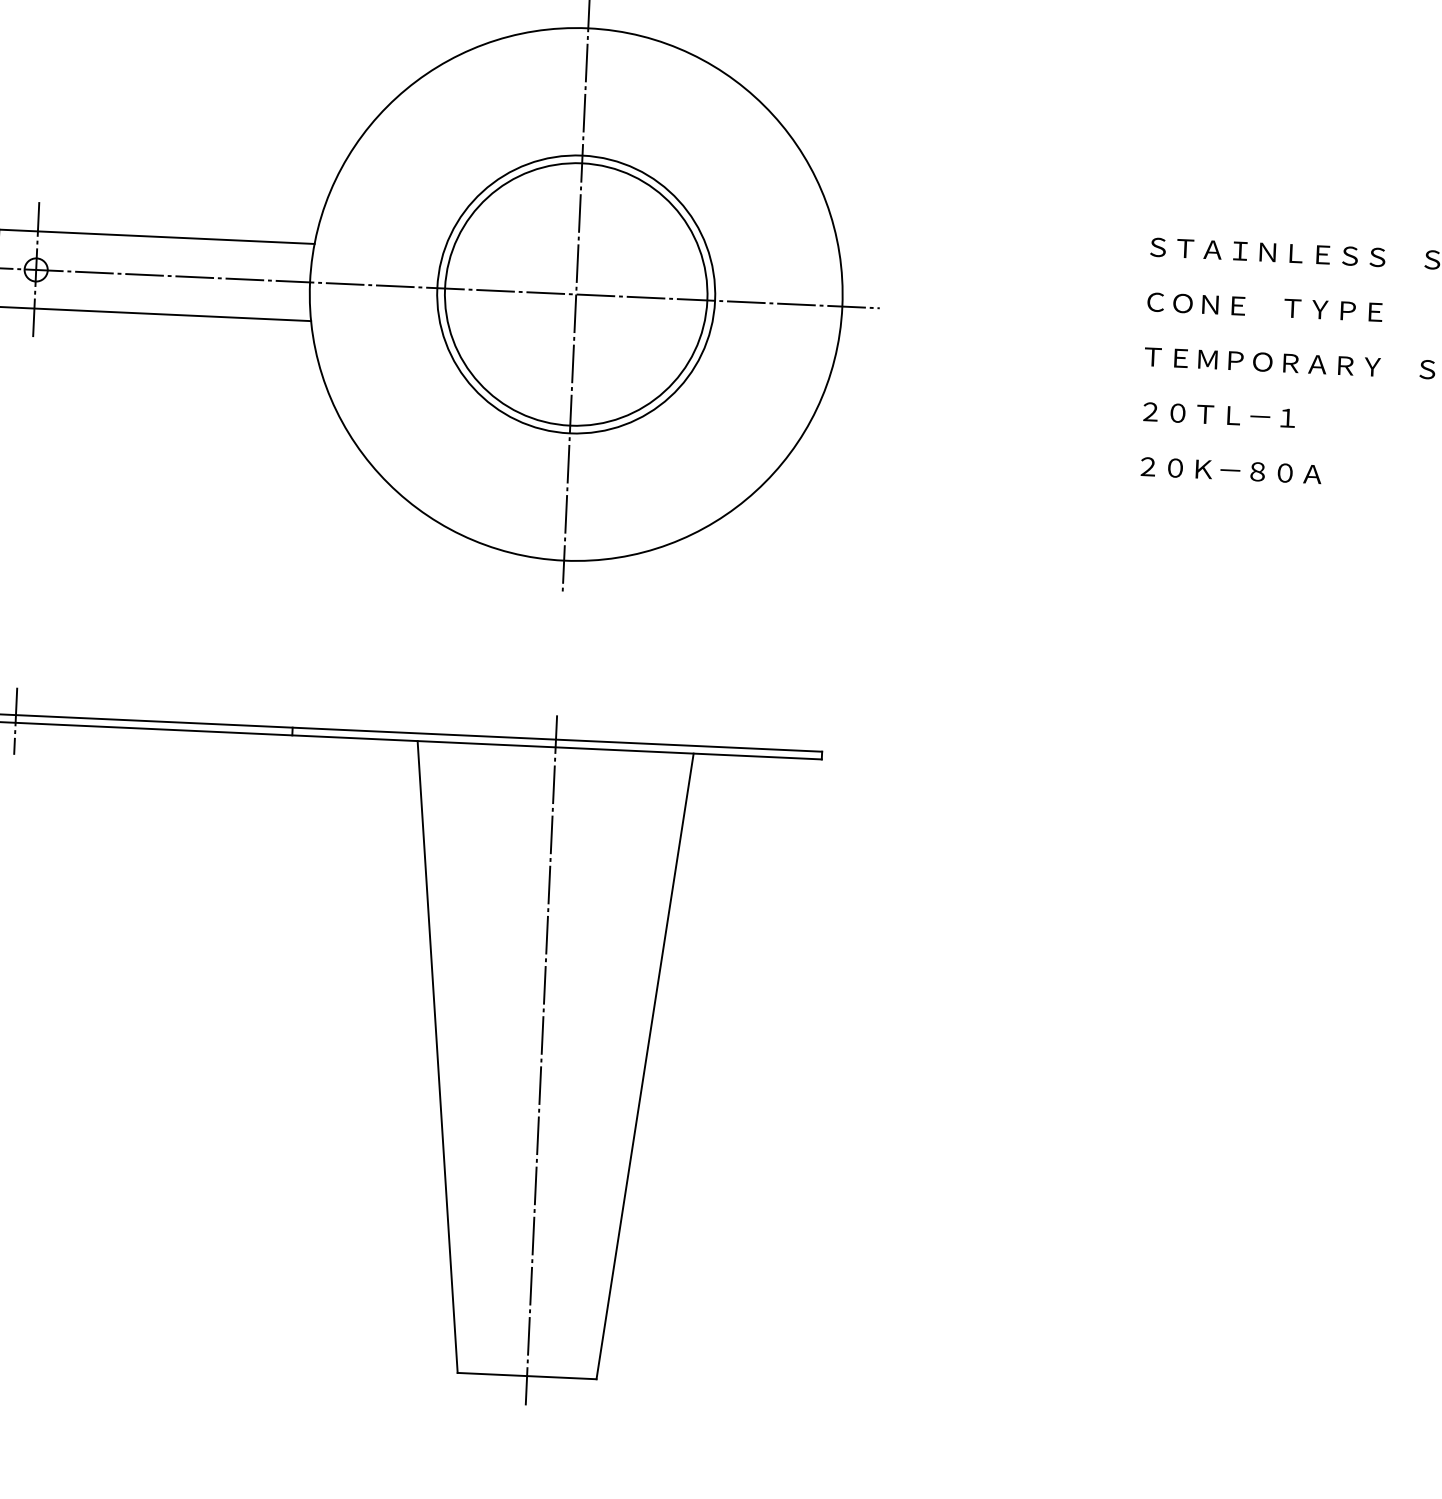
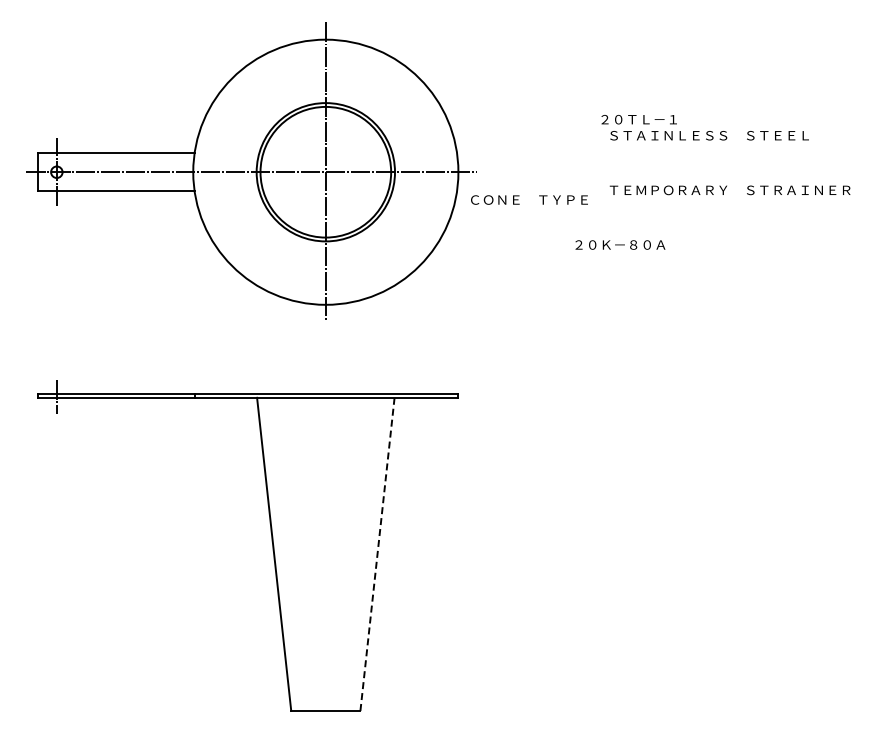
text: (1265, 306) -> (529, 199), moved
text: (1217, 414) -> (638, 119), moved
text: (1231, 469) -> (620, 244), moved
line: (540, 1059) -> (325, 553), removed
line: (645, 1066) -> (377, 554), solid -> dashed

